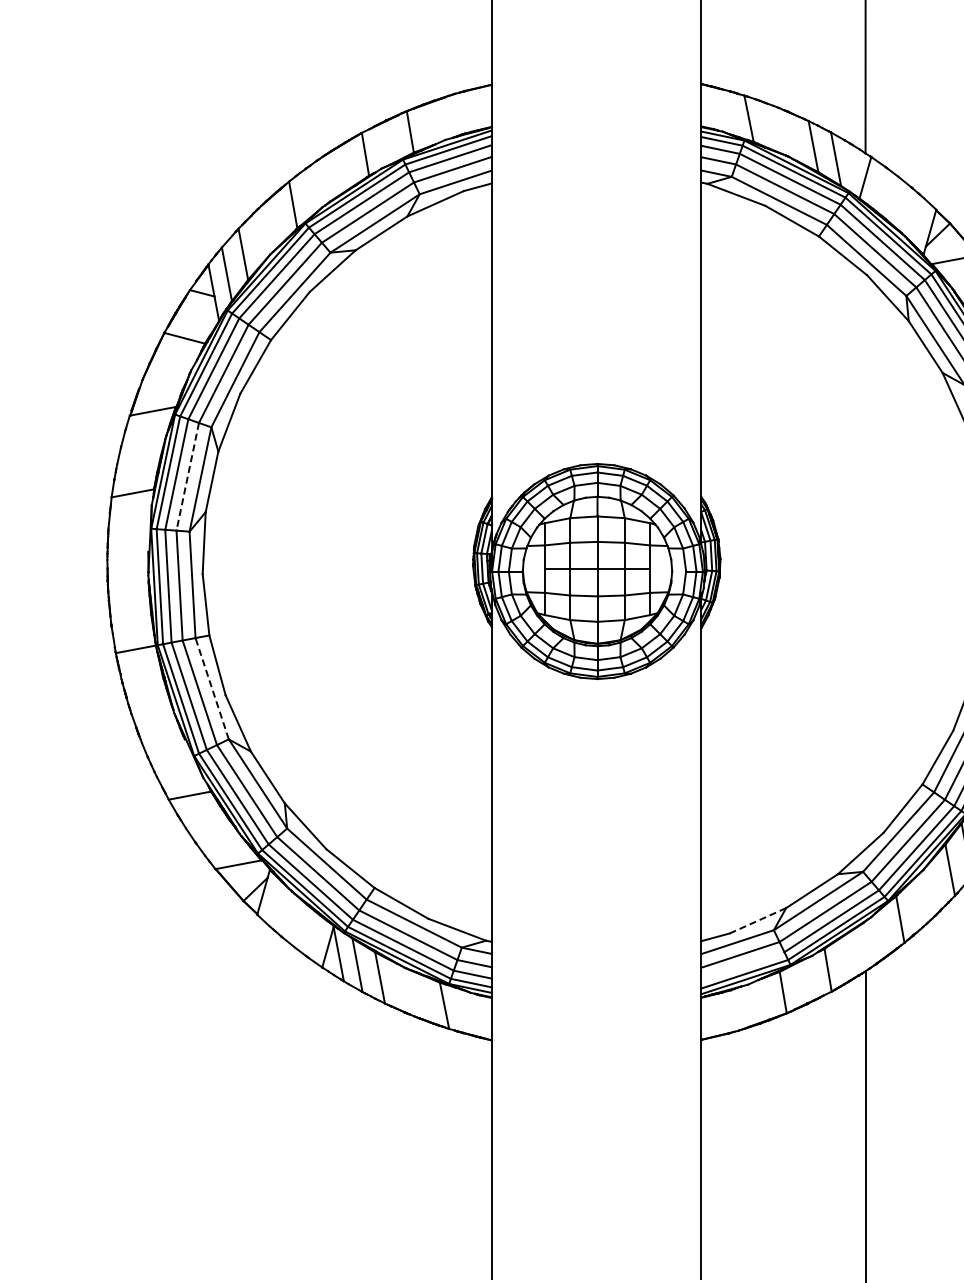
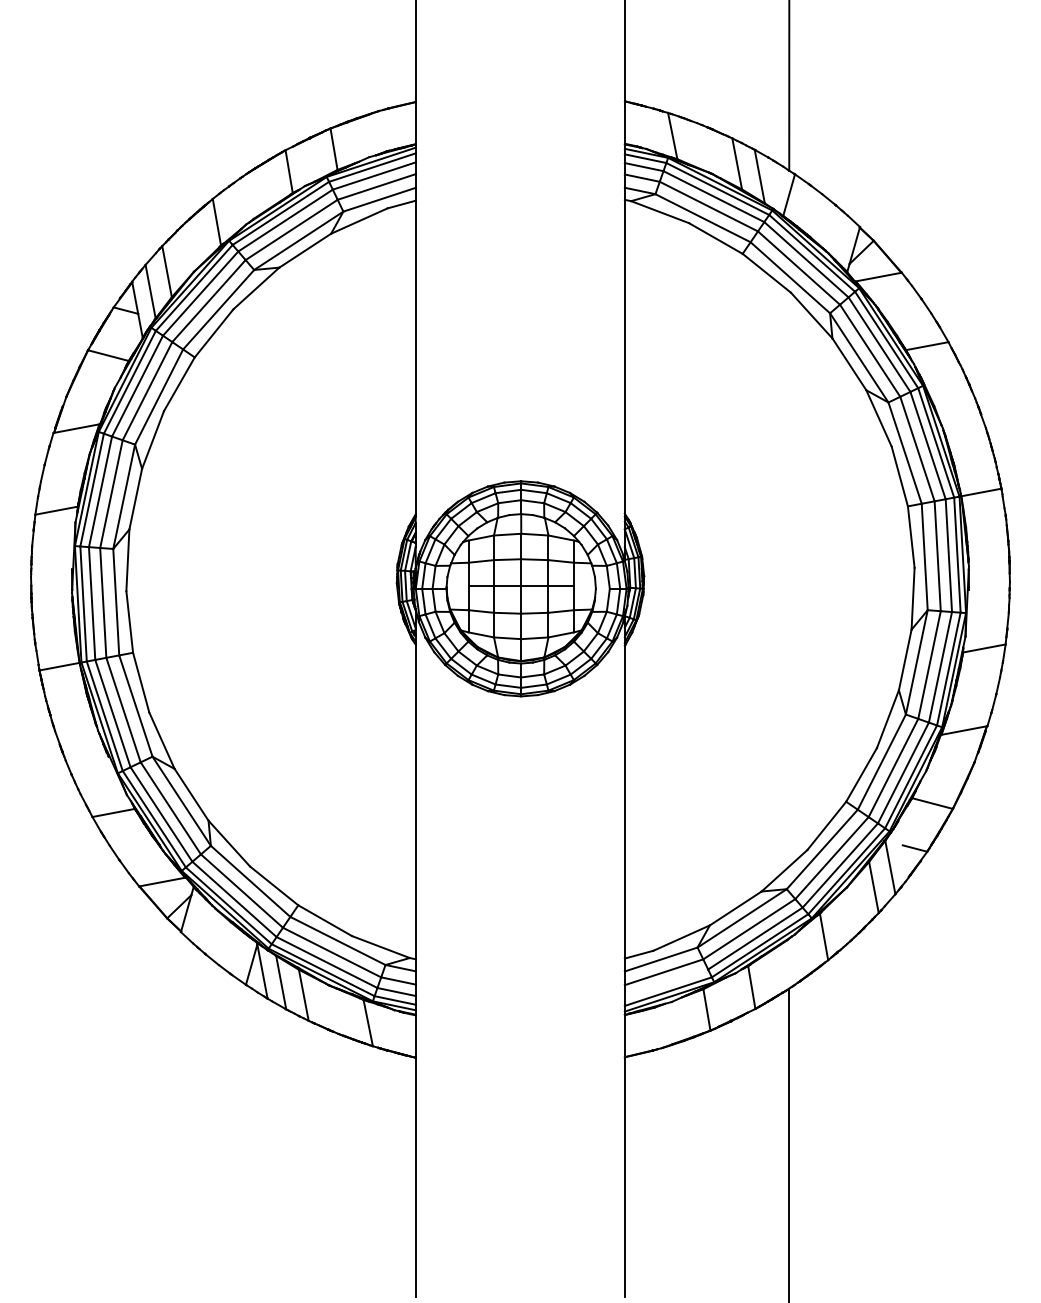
line: (187, 477) -> (111, 494), dashed -> solid
line: (211, 688) -> (135, 705), dashed -> solid
line: (757, 921) -> (681, 938), dashed -> solid

